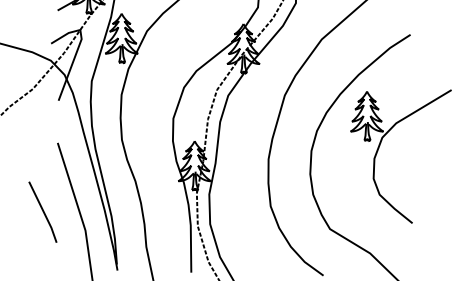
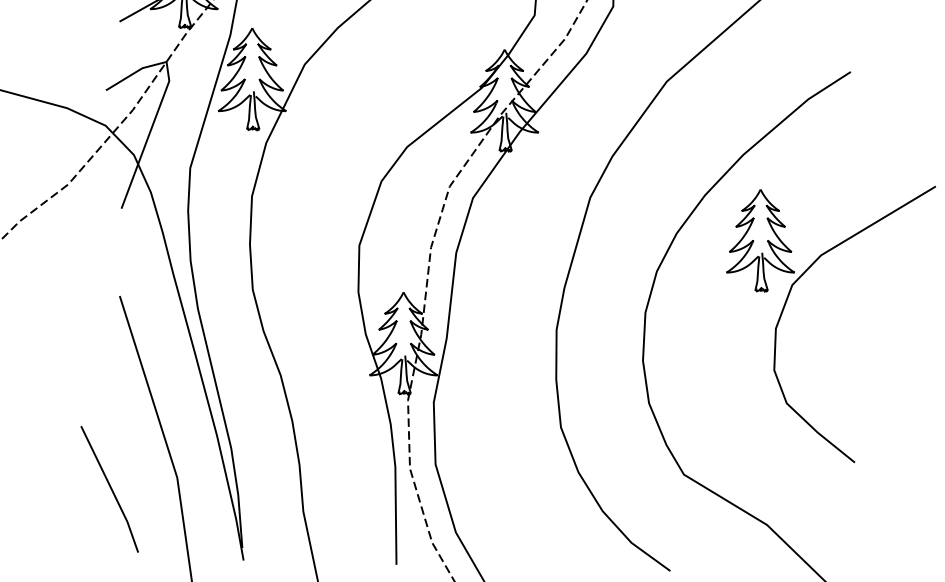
line: (42, 211) -> (108, 487), moved

